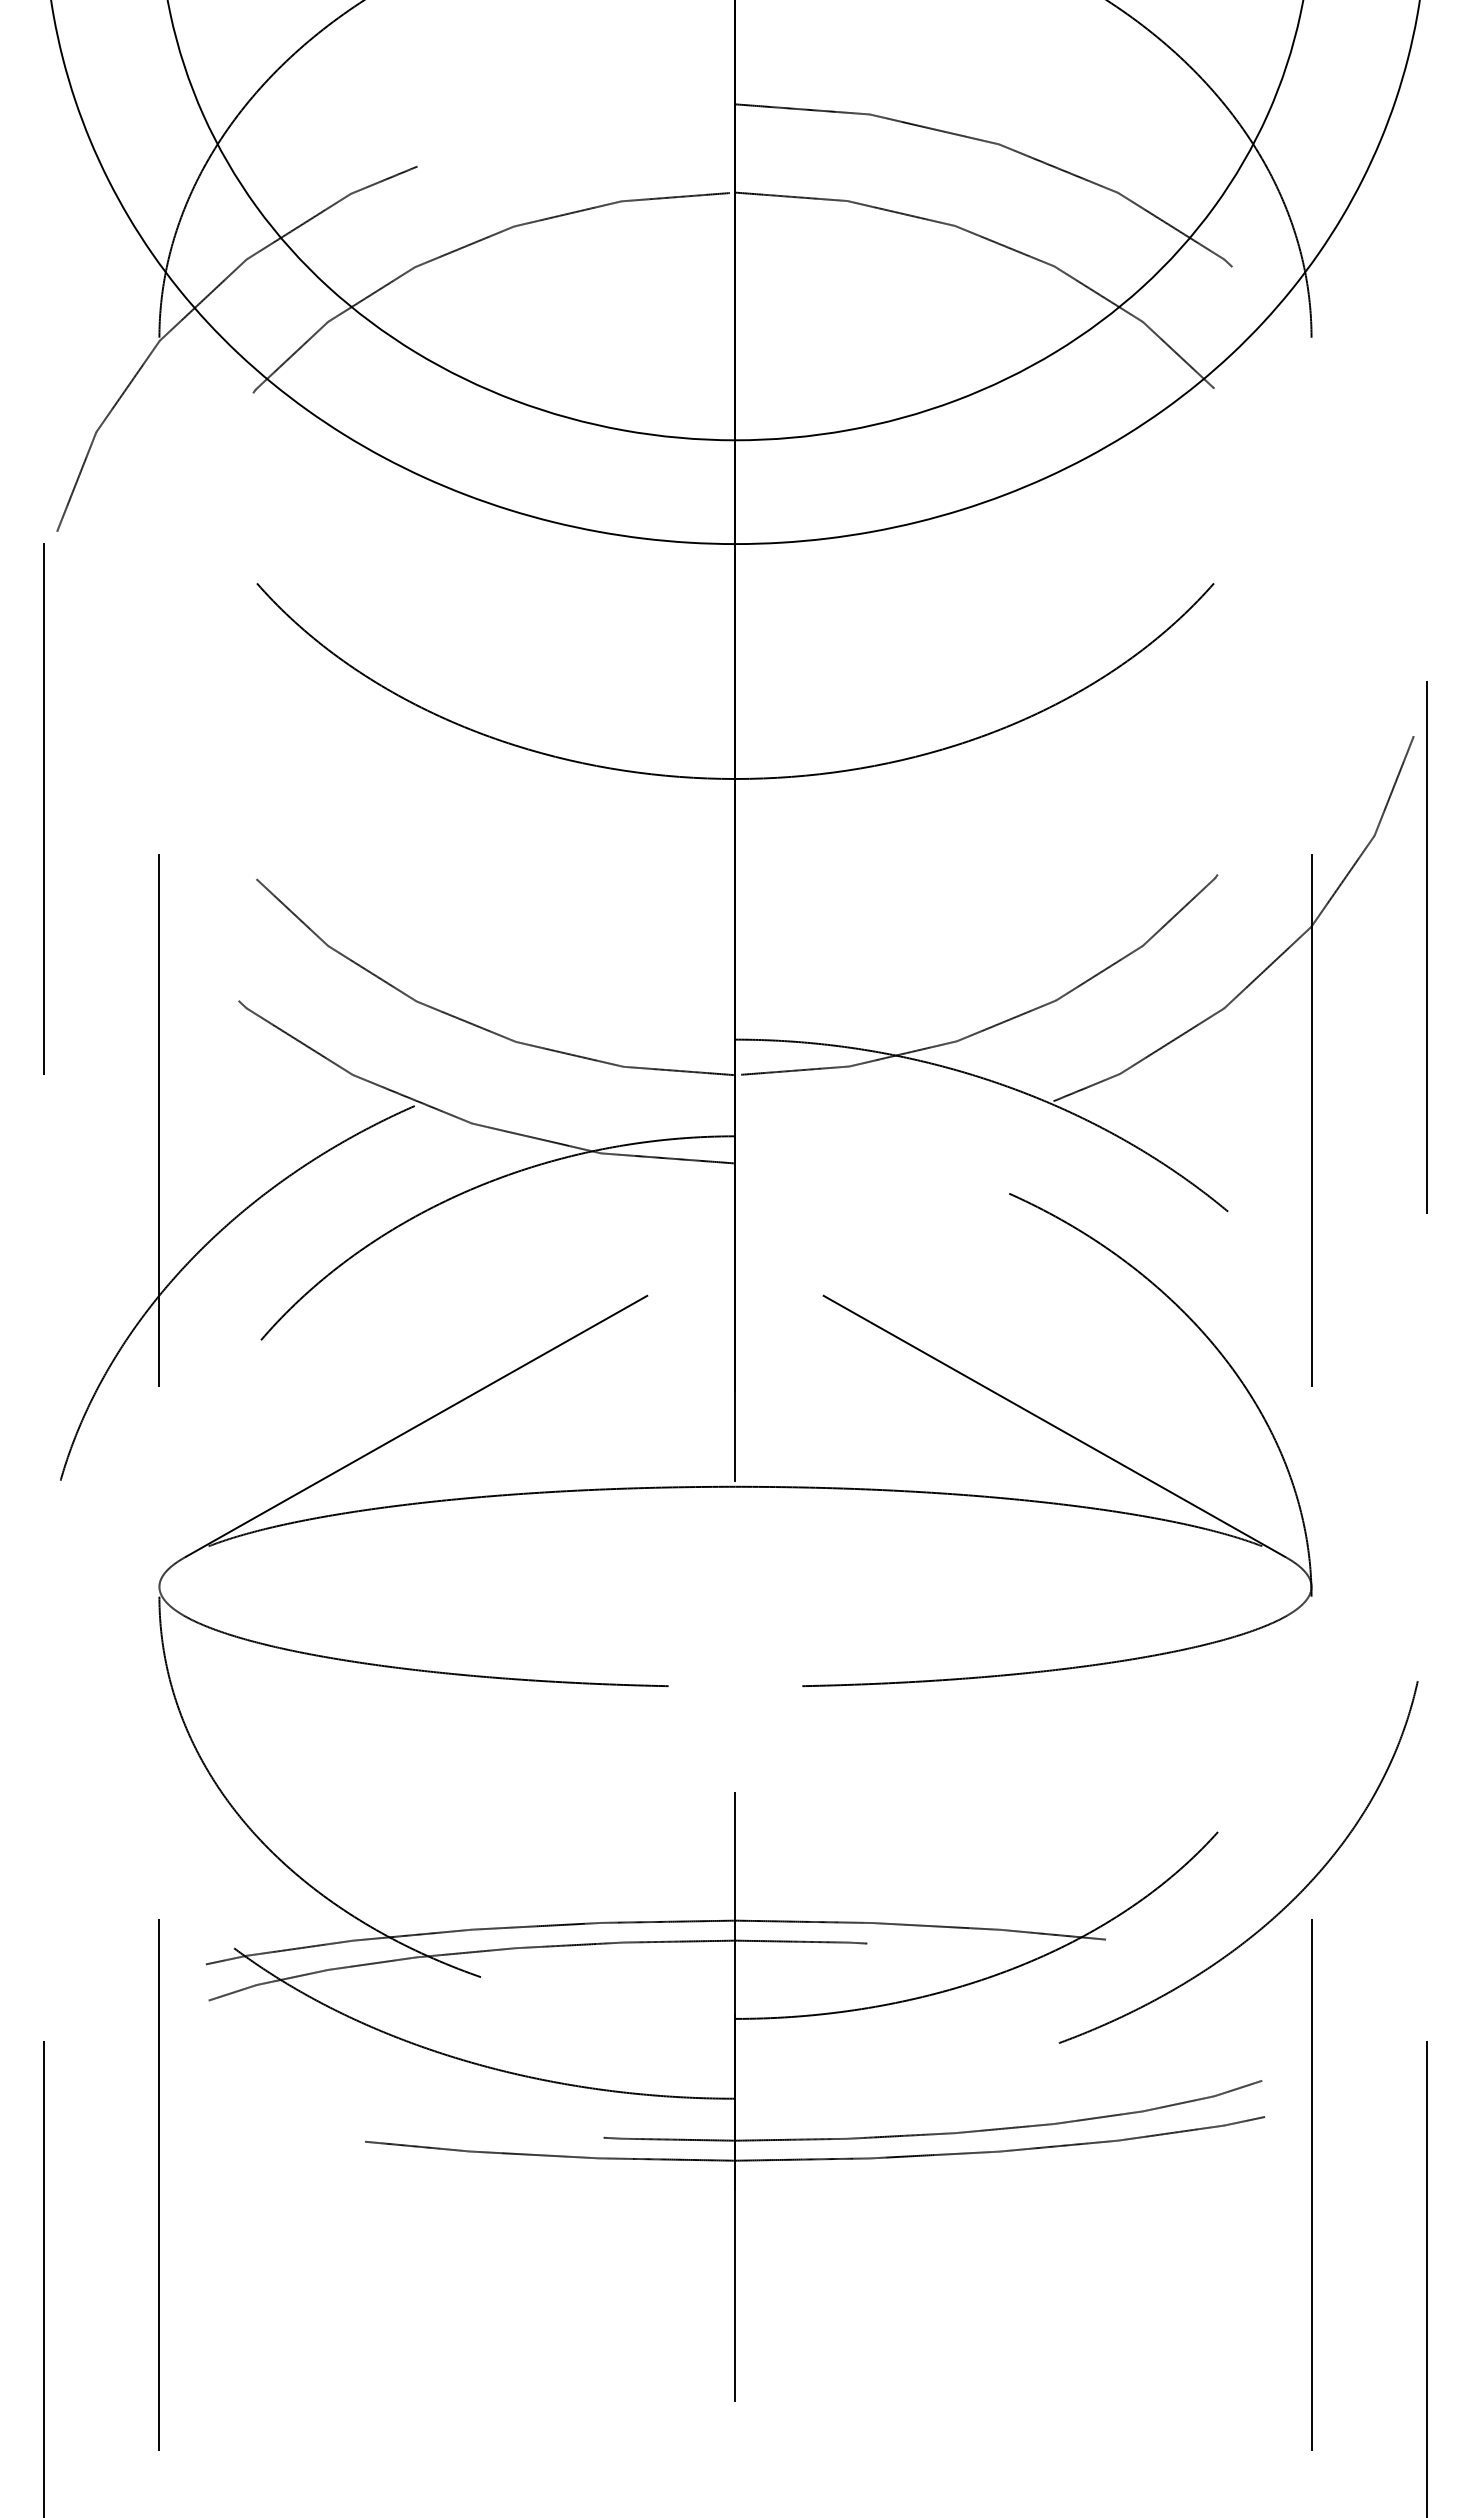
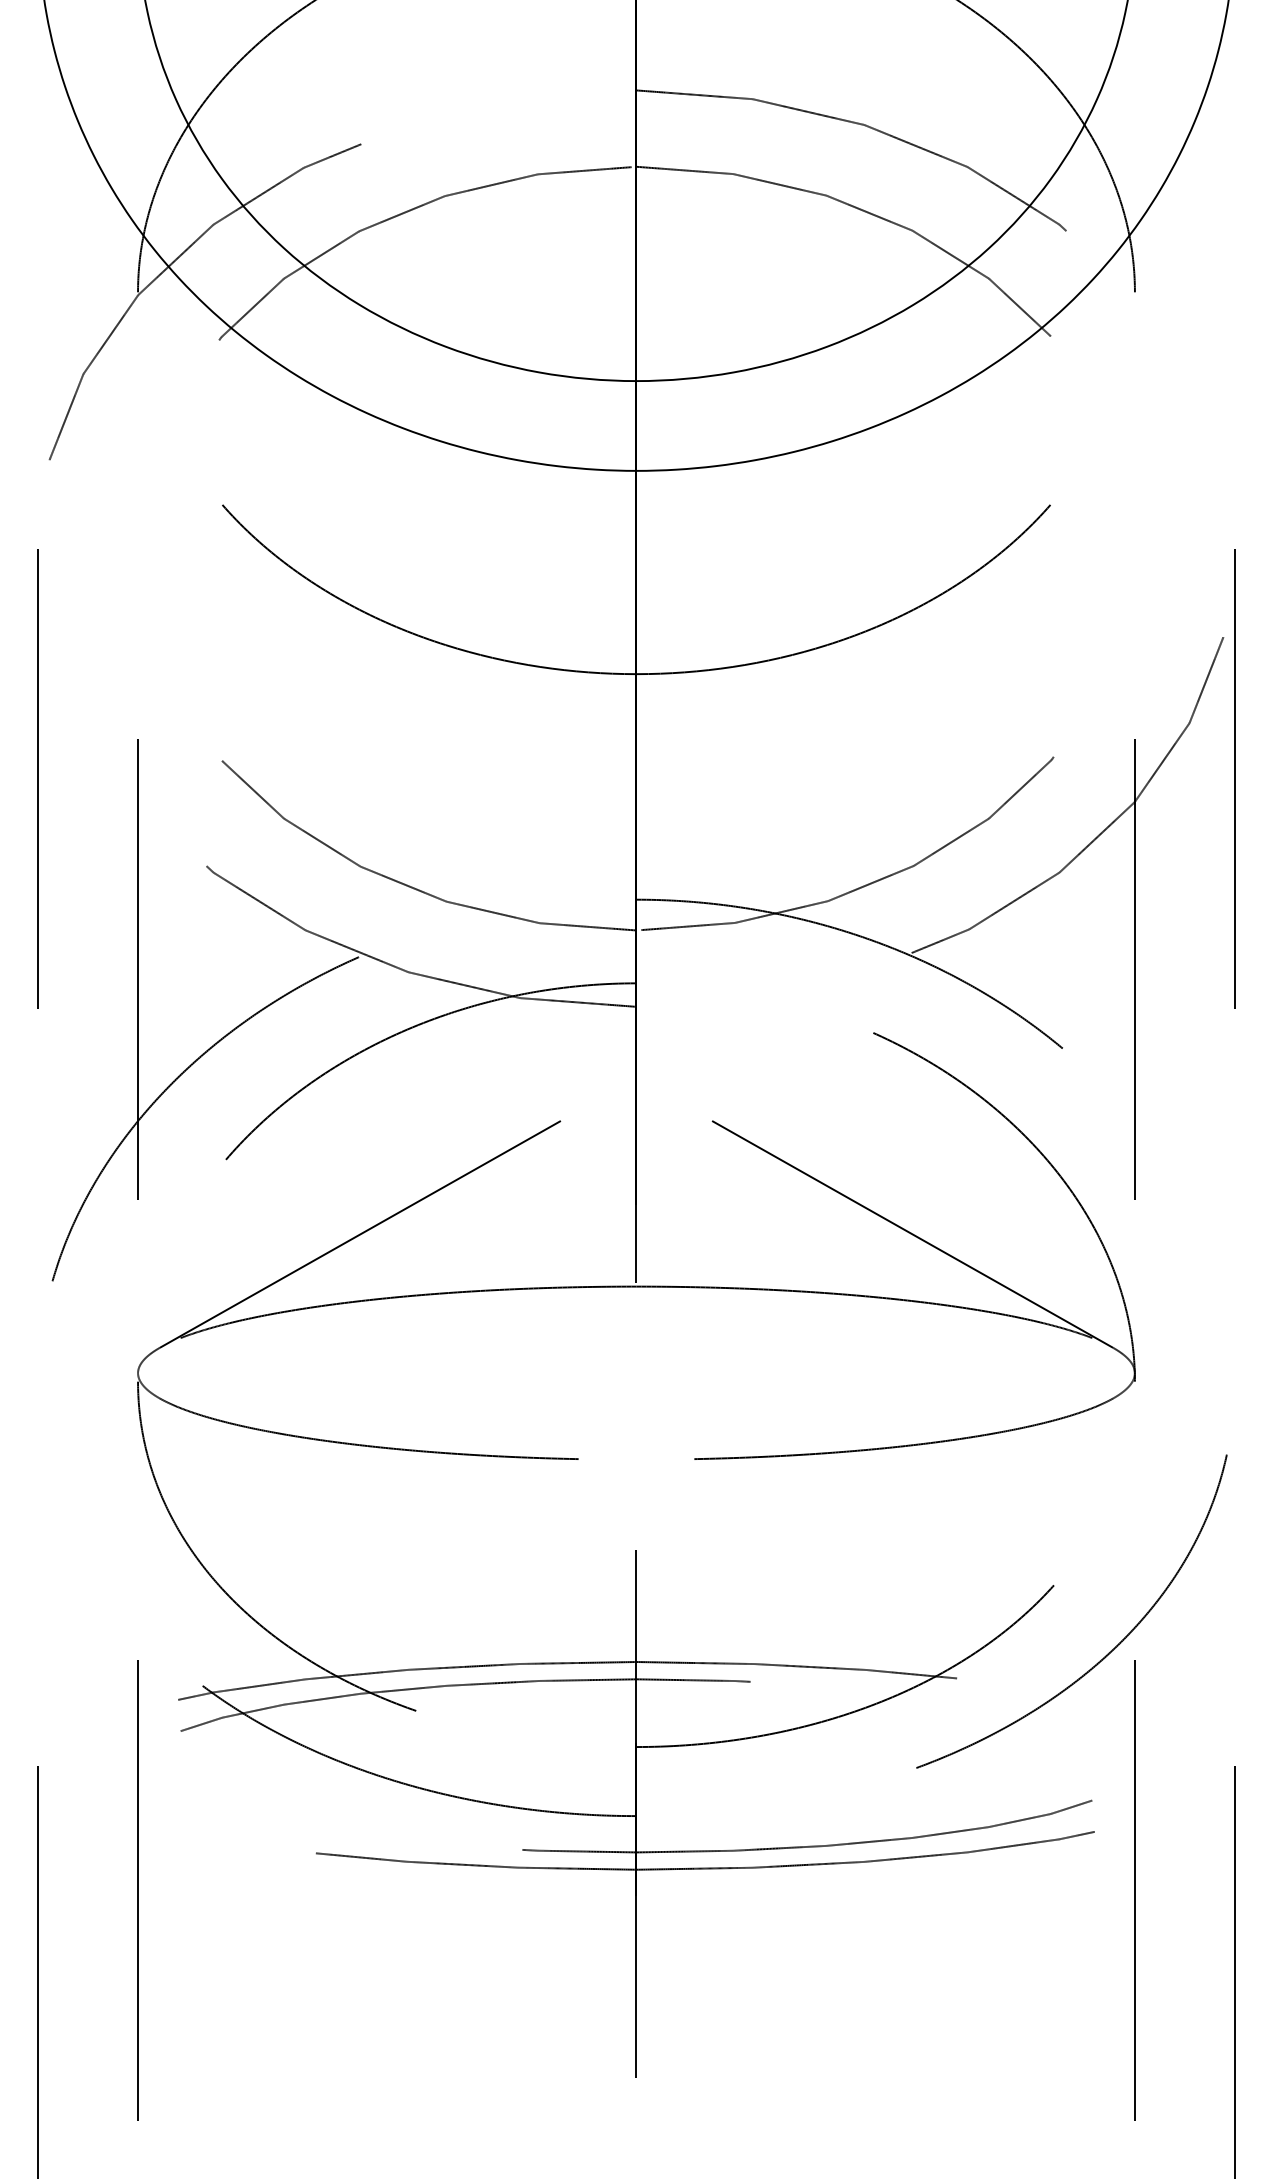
line: (43, 808) -> (37, 778), moved
line: (1426, 946) -> (1234, 778), moved

